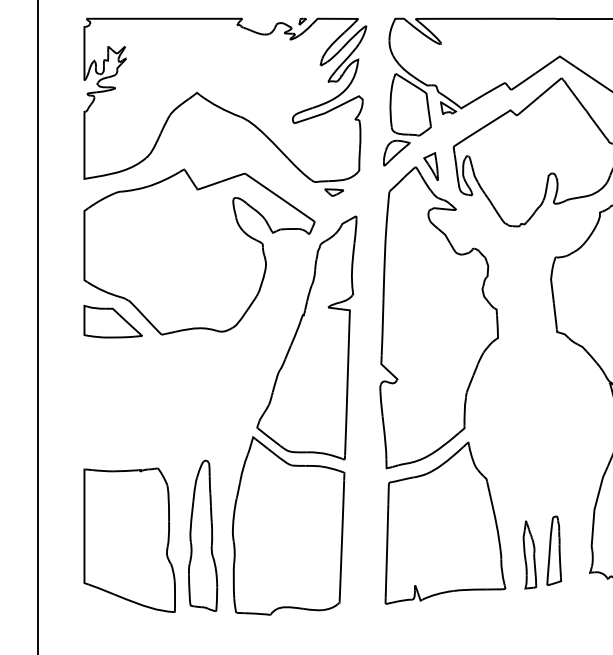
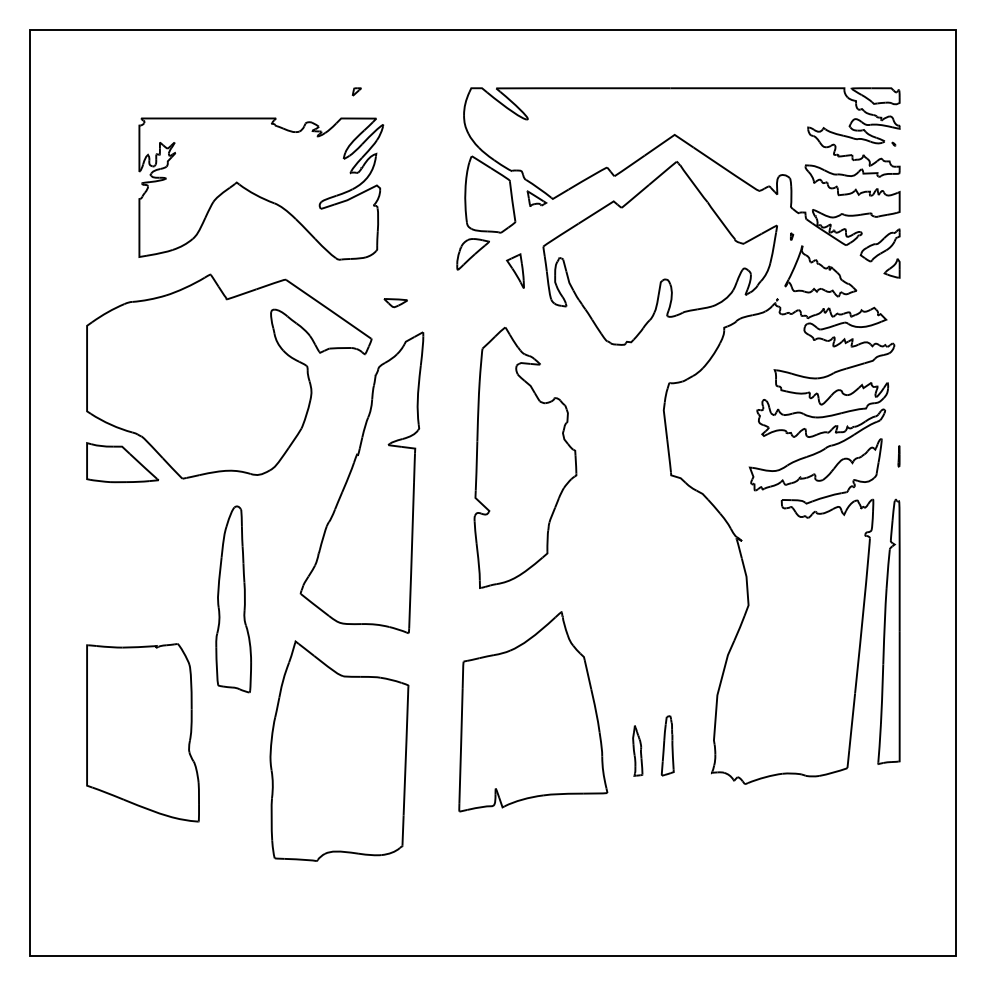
part: (225, 99) -> (261, 188), size x0.7
part: (439, 317) -> (525, 457), size x0.7
part: (288, 525) -> (339, 750), moved
part: (202, 536) -> (233, 599), moved
part: (554, 550) -> (667, 745), size x0.7
part: (529, 554) -> (637, 750), size x0.6

